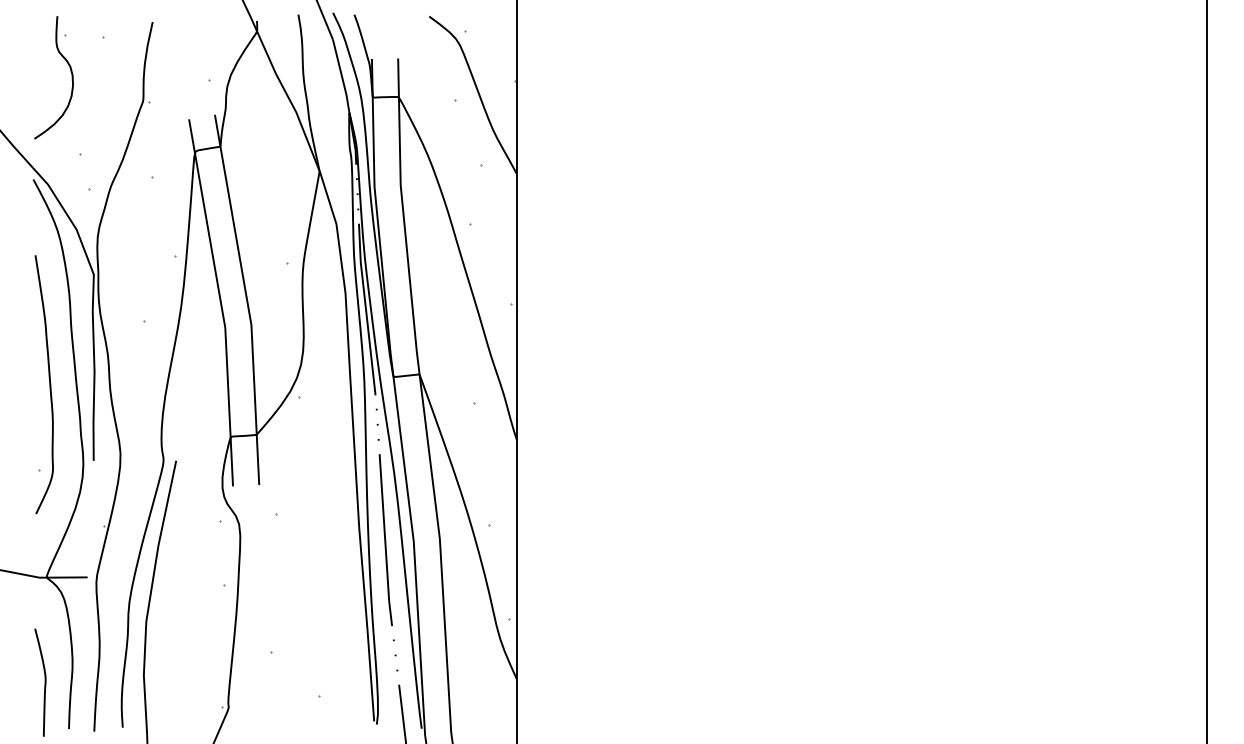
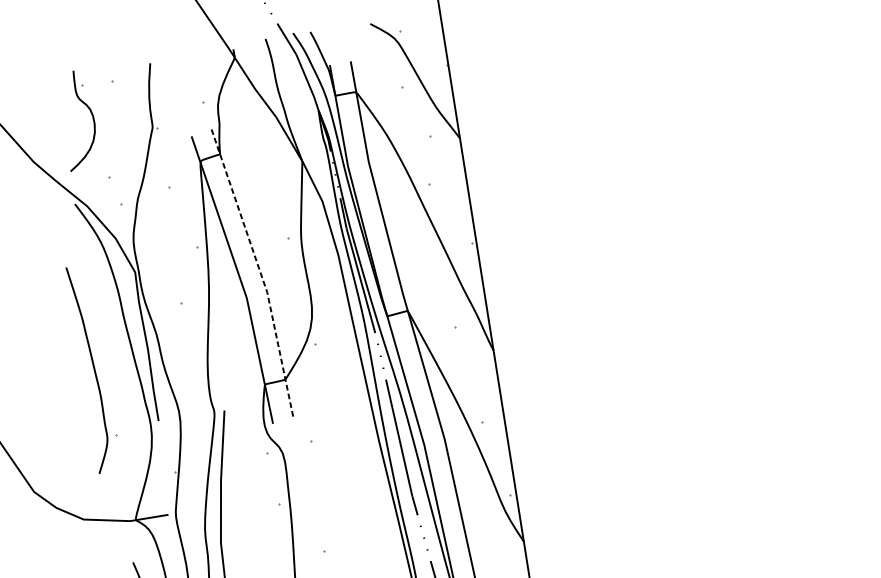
line: (246, 299) -> (260, 272), solid -> dashed
curve: (49, 384) -> (93, 368), moved

